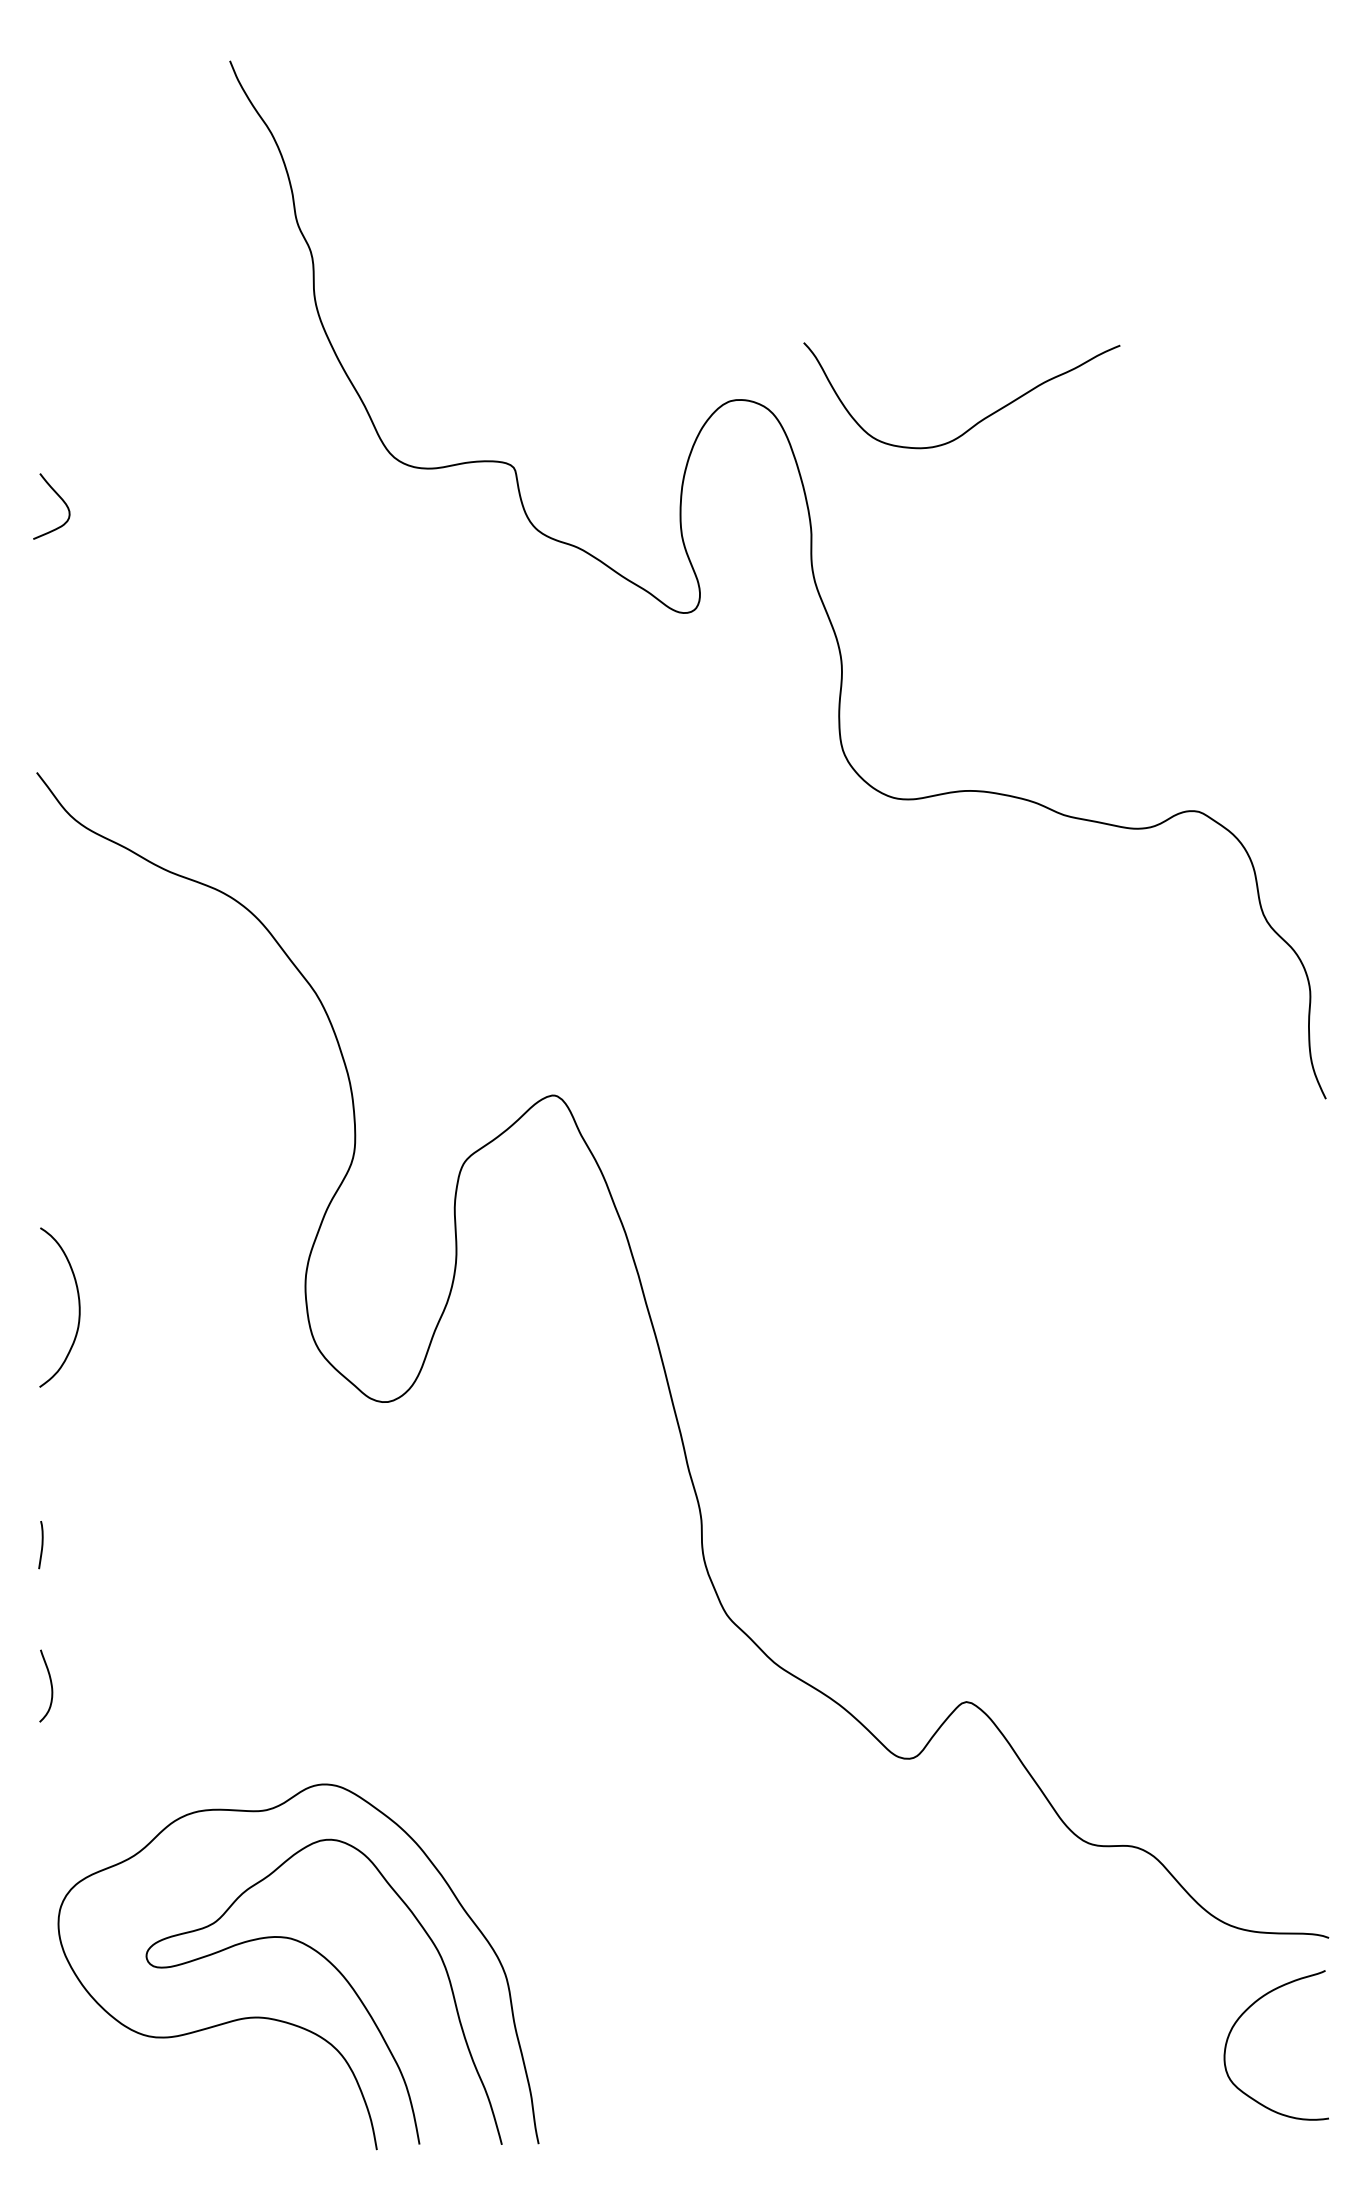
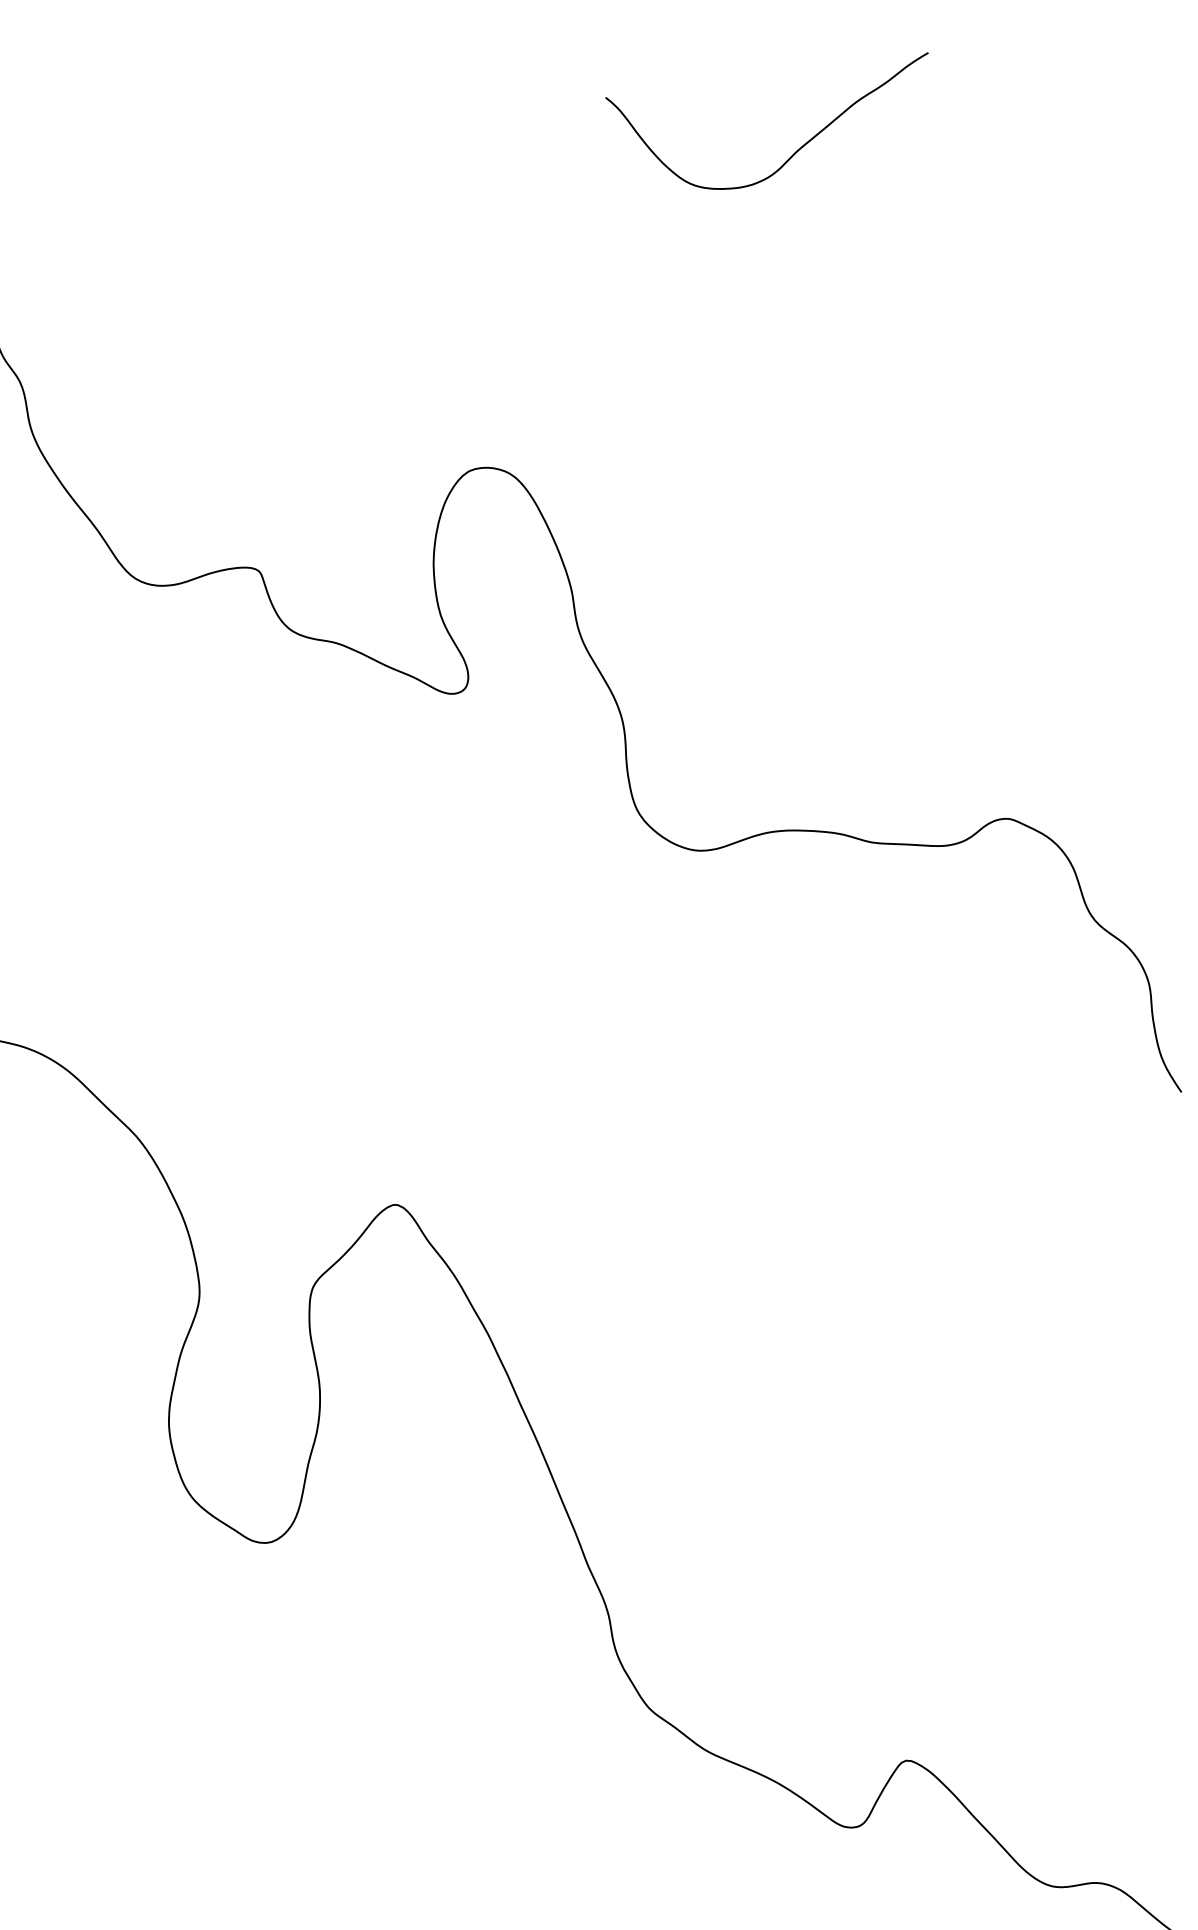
curve: (978, 421) -> (795, 151), moved

